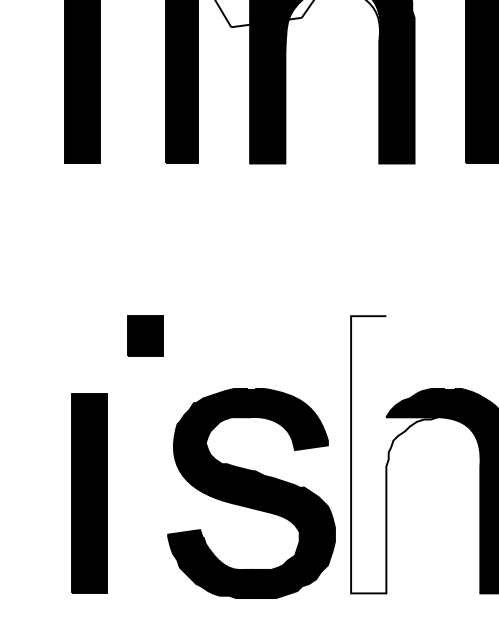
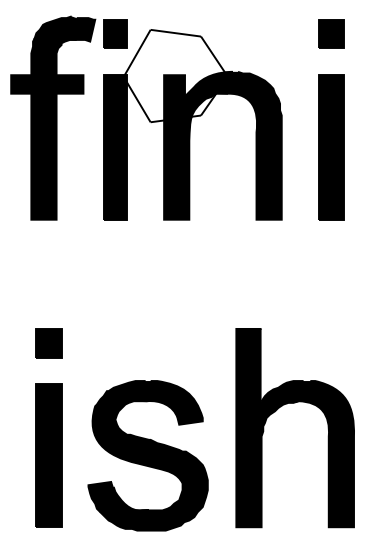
part: (144, 336) -> (48, 343), moved
fill: (394, 453) -> (267, 427), added
part: (250, 493) -> (147, 455), moved

